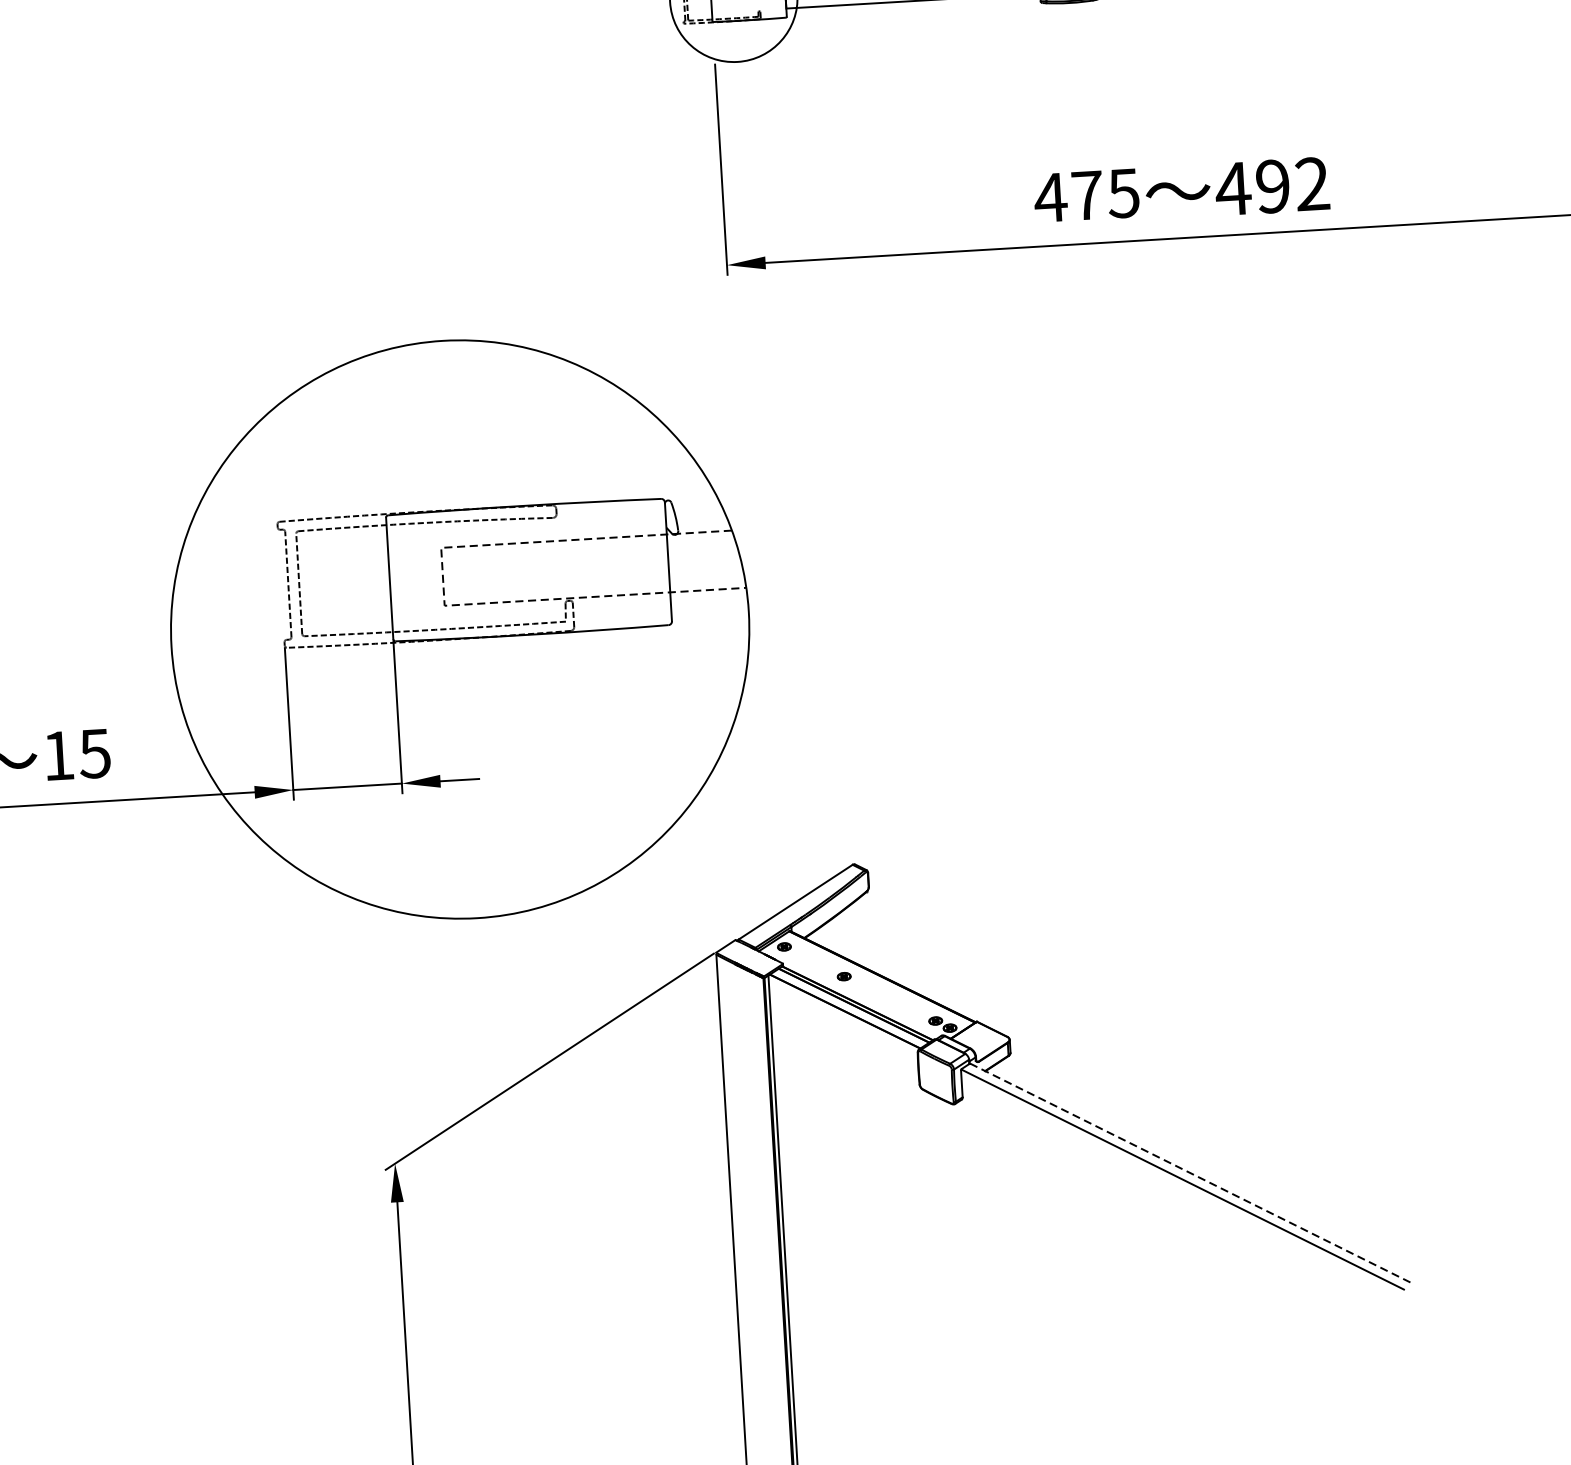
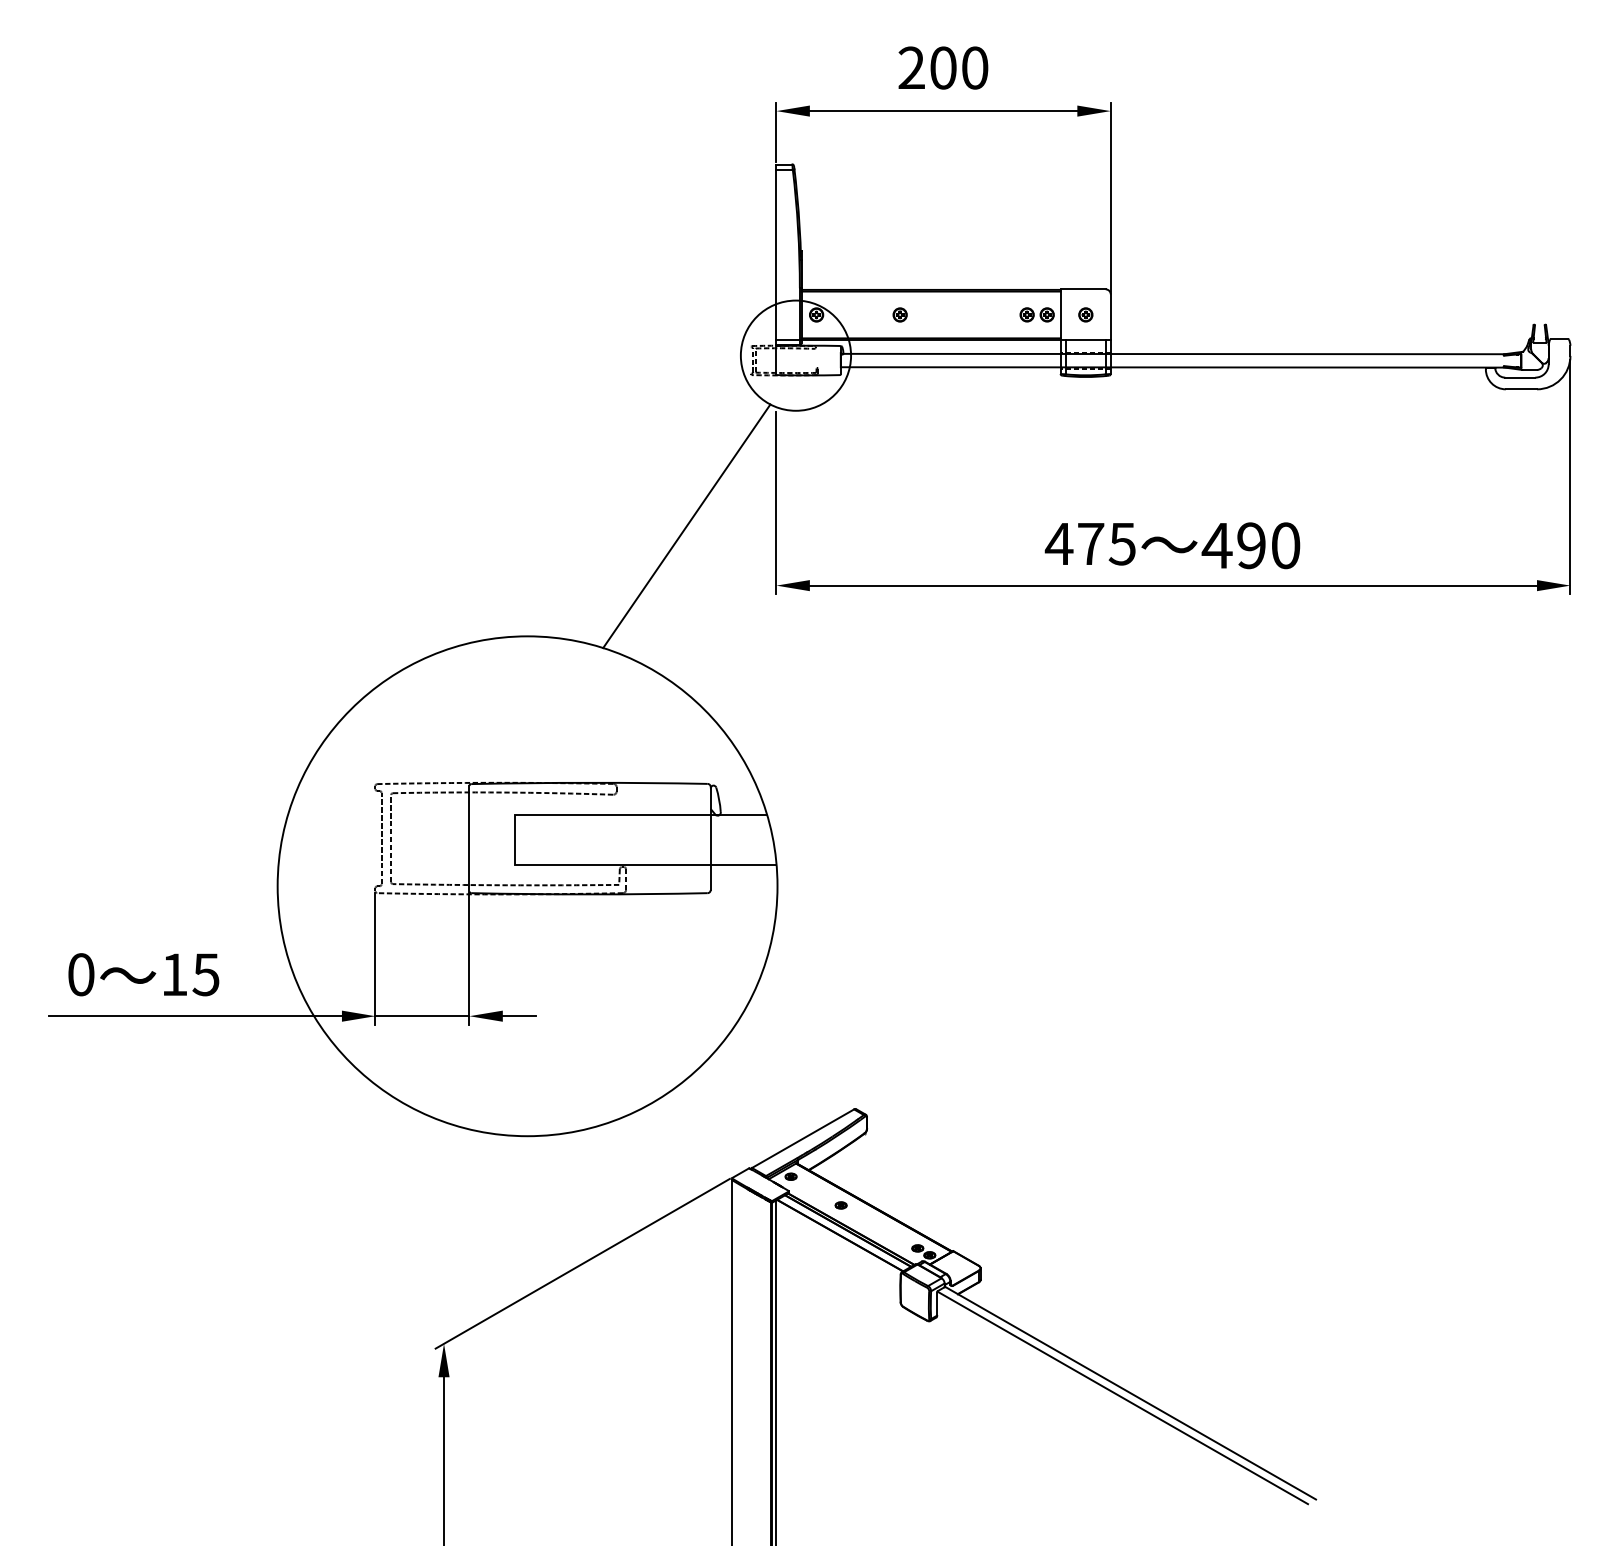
text: (1312, 183) -> (1285, 545), 492 -> 490
line: (619, 203) -> (686, 526), added
line: (443, 583) -> (515, 845), dashed -> solid
line: (1191, 1173) -> (1130, 1393), dashed -> solid

